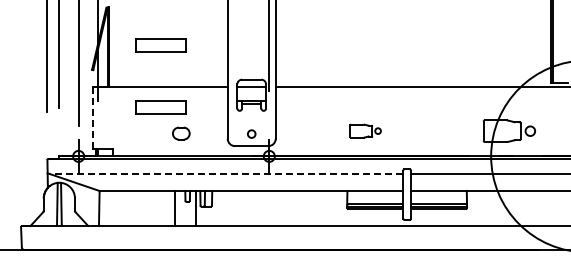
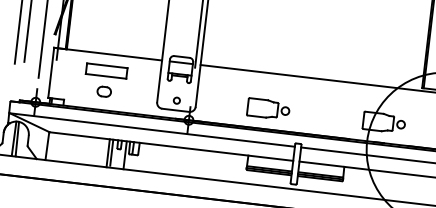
part: (160, 45) -> (111, 20), removed
line: (93, 118) -> (51, 73), dashed -> solid
part: (365, 130) -> (268, 108), size x1.67
part: (181, 133) -> (104, 91), moved
line: (225, 173) -> (152, 129), dashed -> solid
line: (179, 207) -> (111, 152), added

